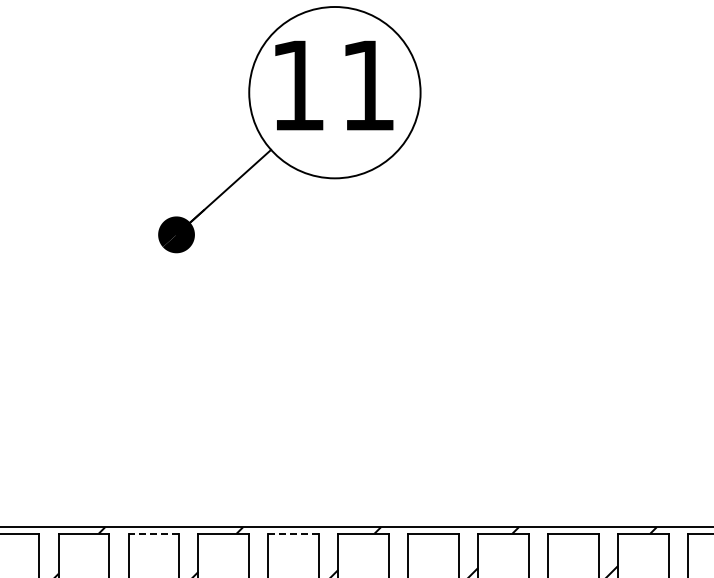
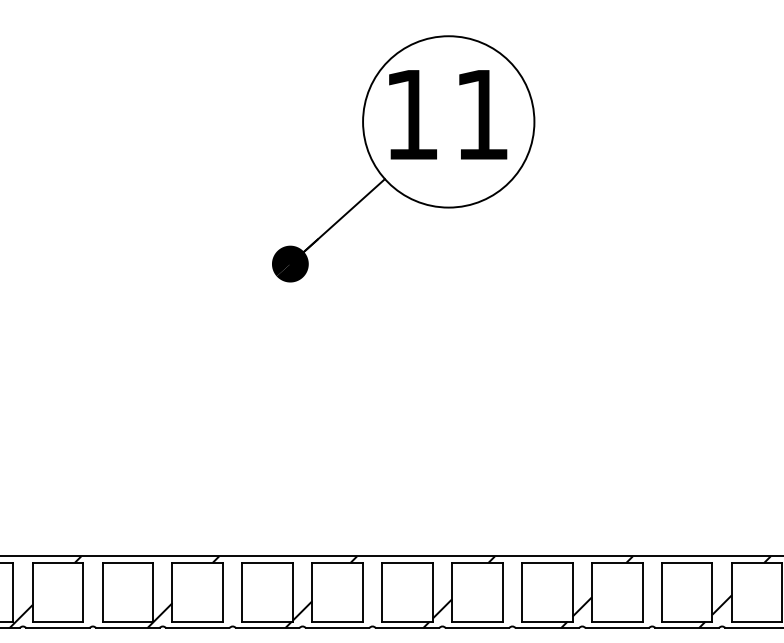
line: (153, 533) -> (267, 562), dashed -> solid
line: (292, 533) -> (406, 562), dashed -> solid

